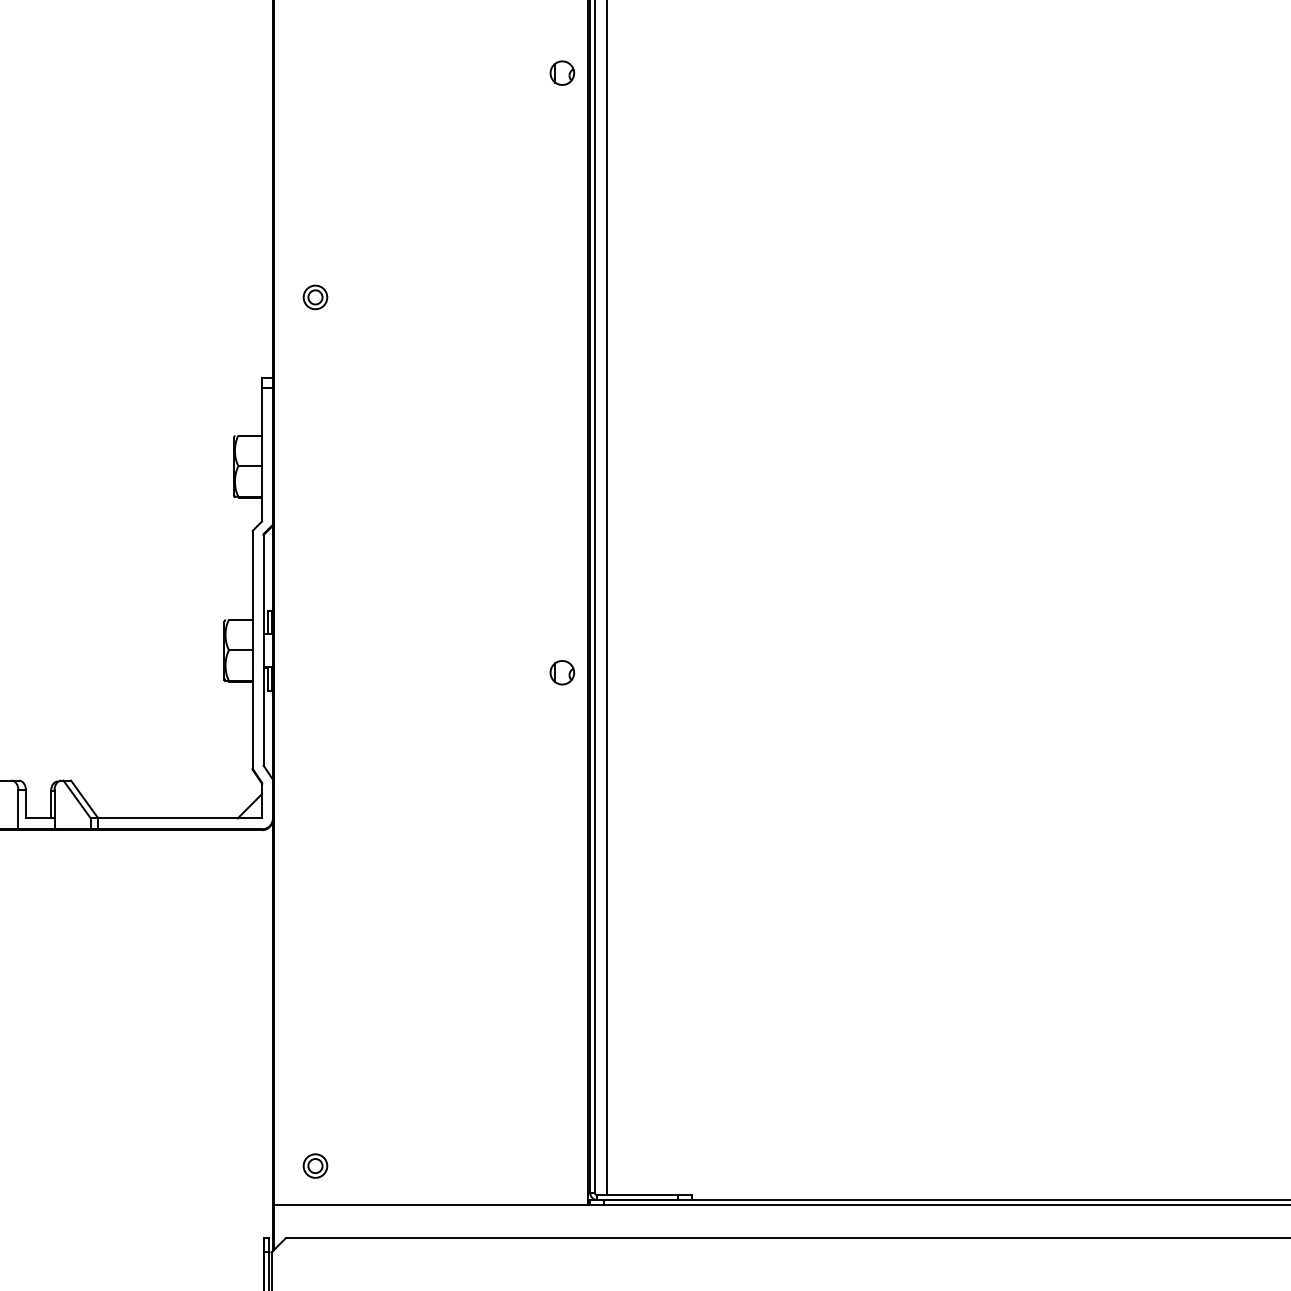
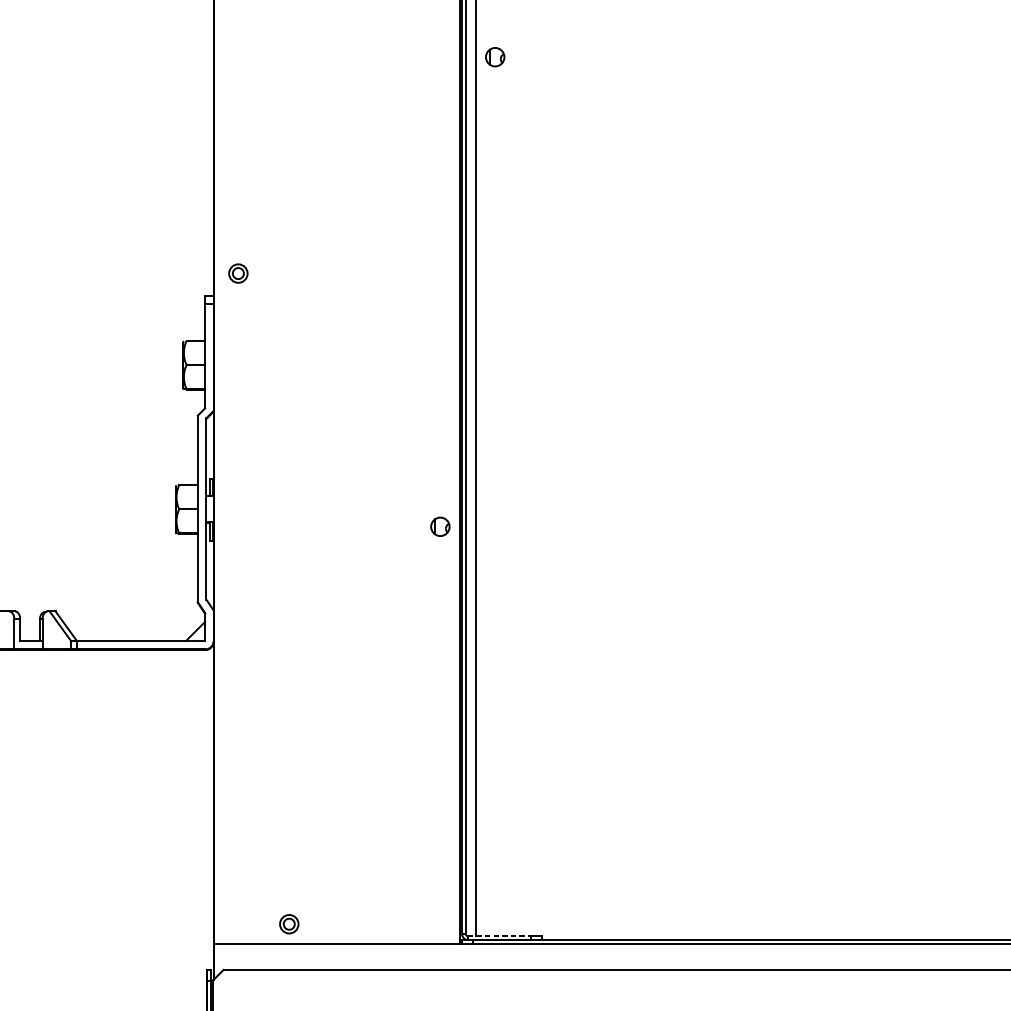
part: (562, 72) -> (495, 56), moved
part: (315, 297) -> (238, 273), moved
part: (315, 1165) -> (289, 923), moved
line: (637, 1195) -> (499, 936), solid -> dashed

